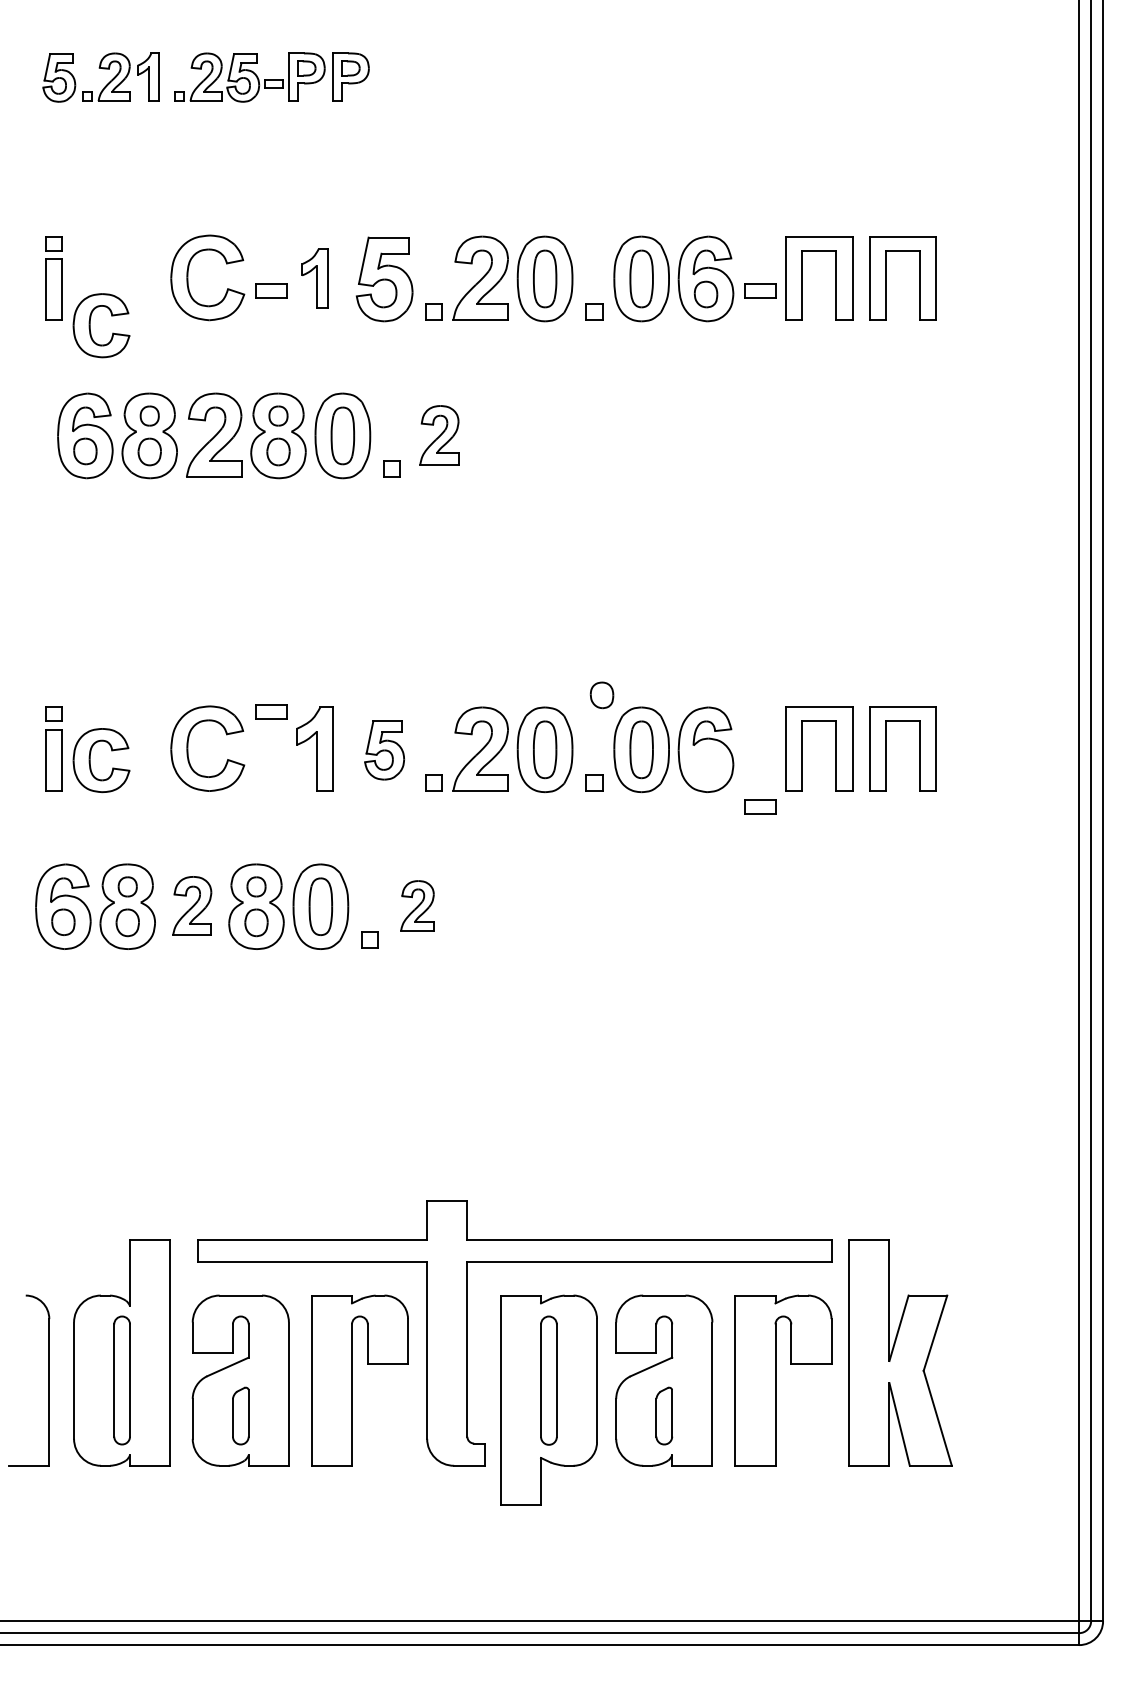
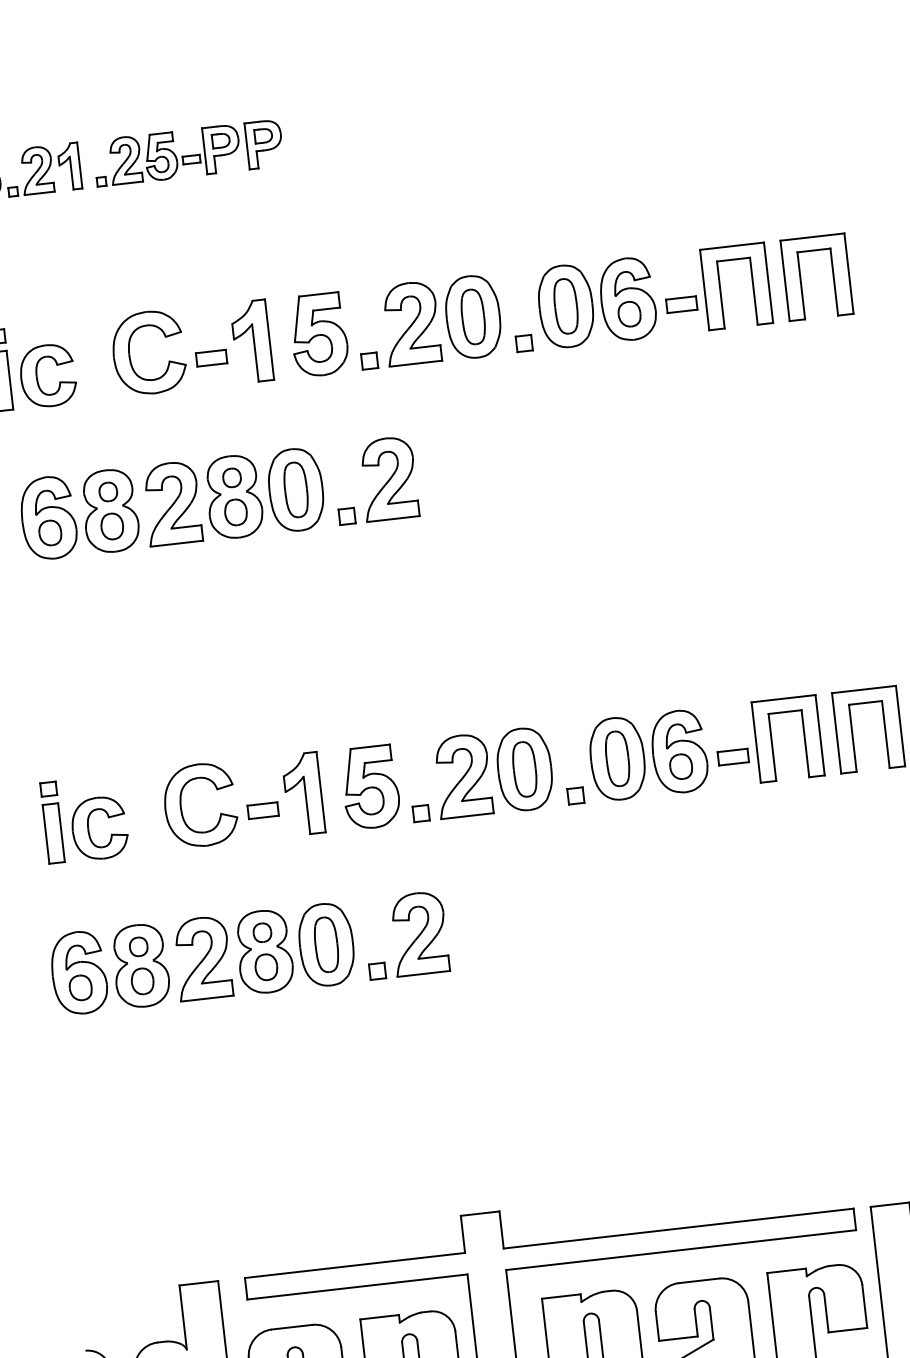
part: (314, 278) -> (251, 341), size x1.43
part: (90, 325) -> (37, 376), moved
part: (439, 434) -> (388, 477), size x1.43
part: (601, 695) -> (680, 766), moved
part: (271, 711) -> (263, 810), moved
part: (384, 750) -> (370, 787), size x1.43
part: (760, 806) -> (733, 757), moved
part: (192, 905) -> (202, 957), size x1.43
part: (417, 905) -> (419, 933), size x1.67

